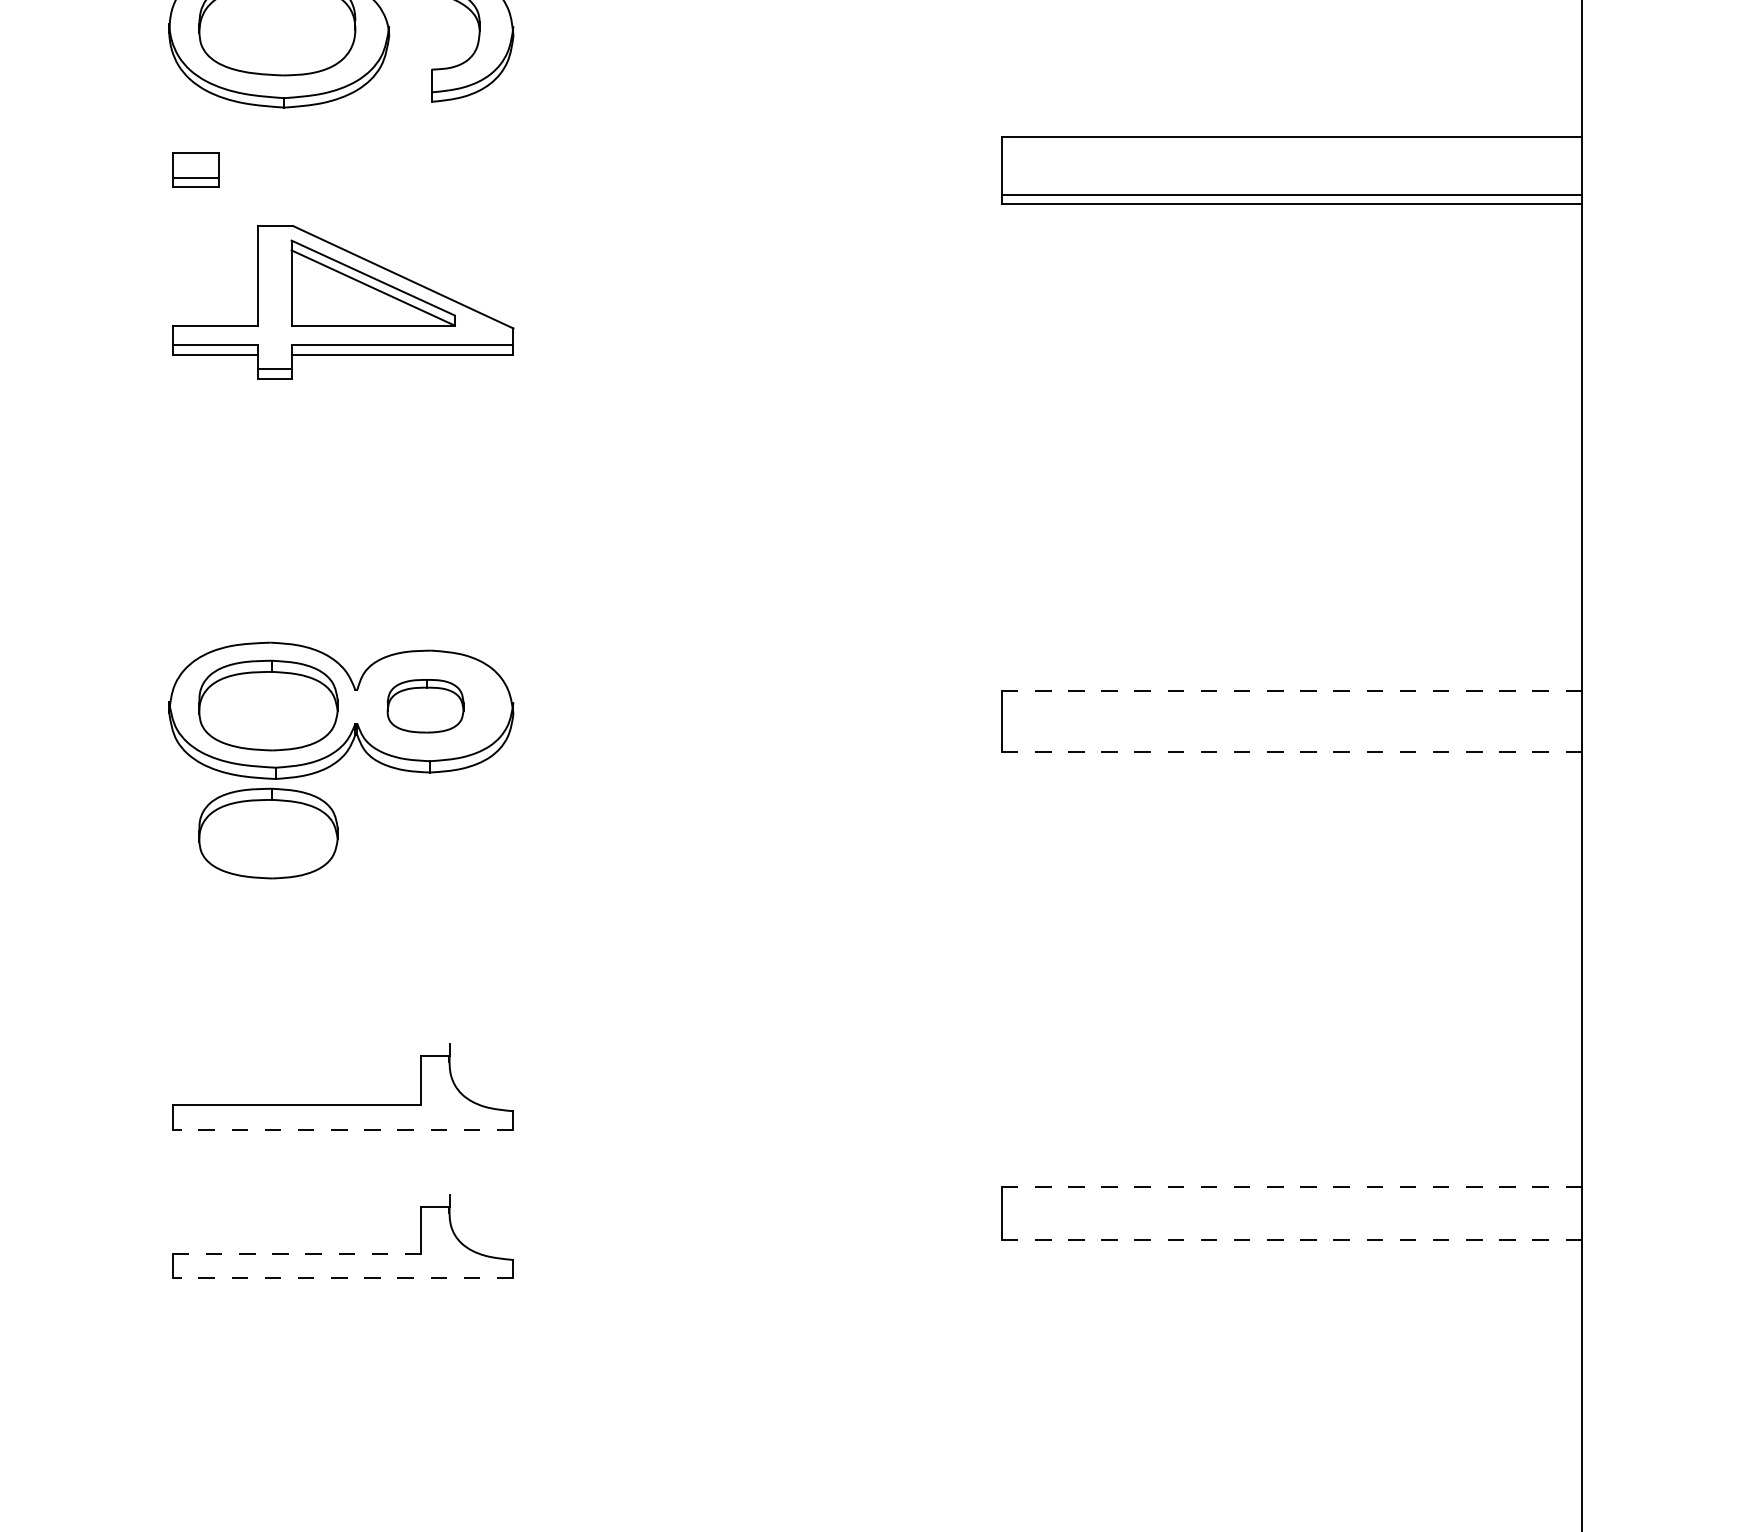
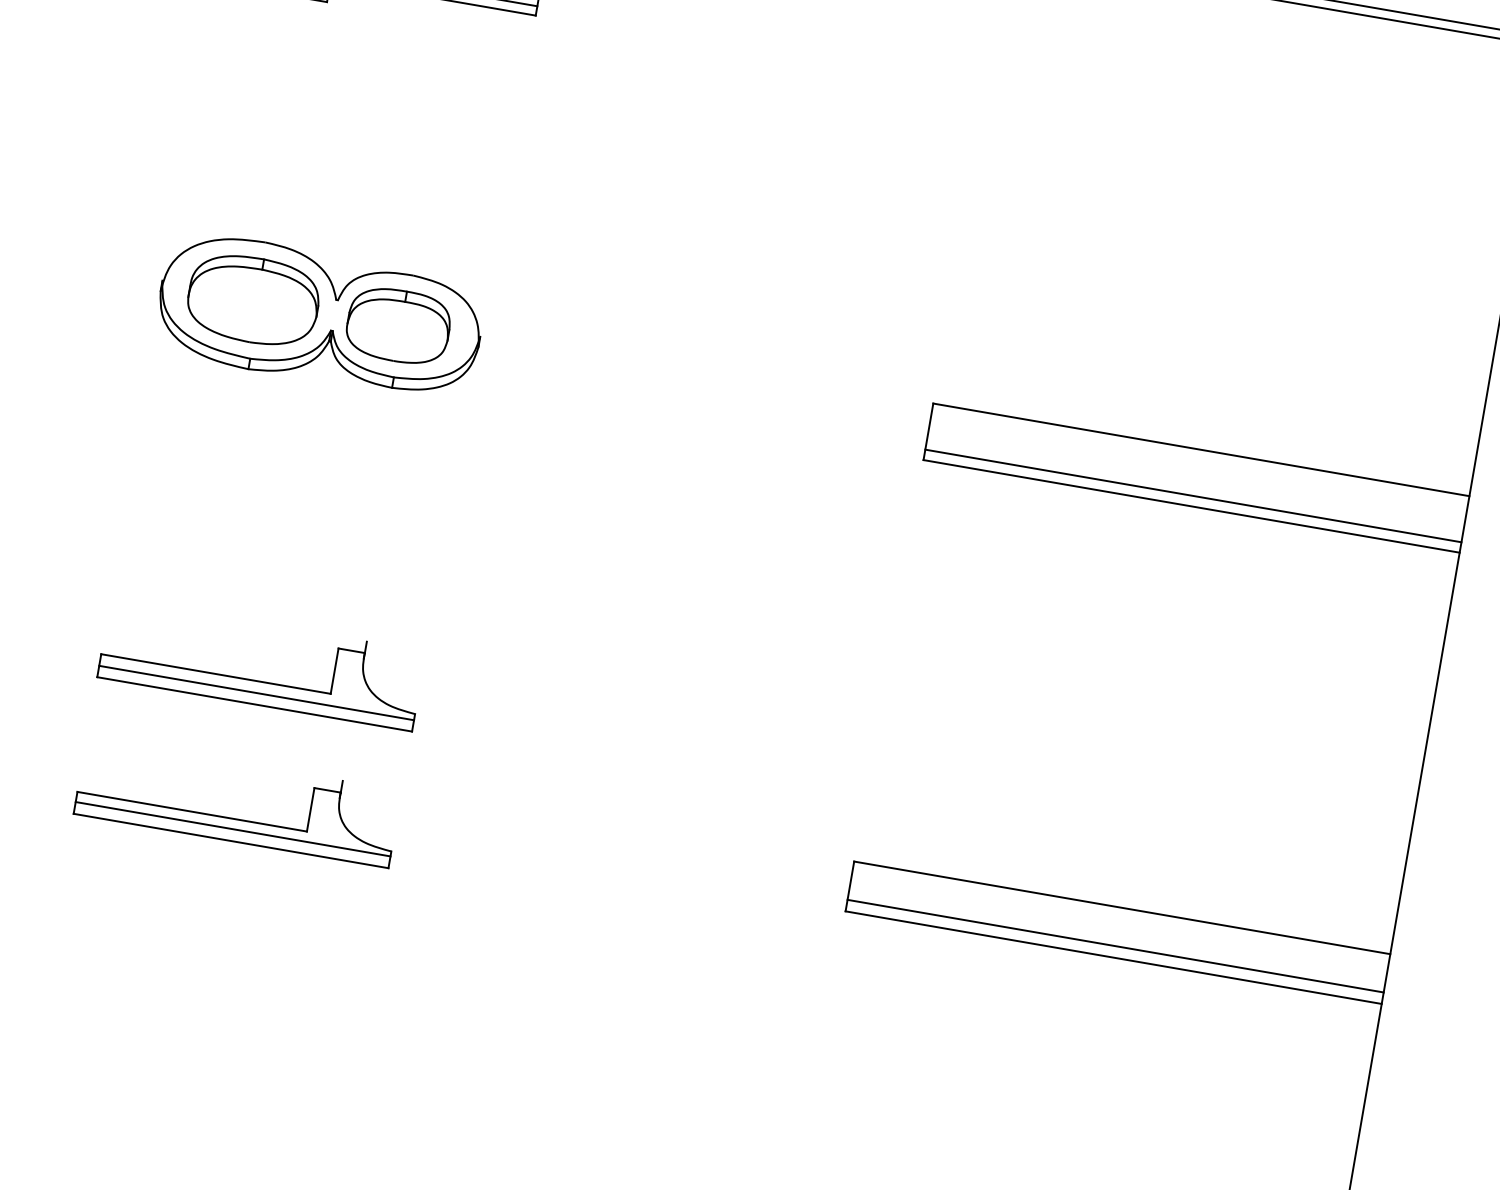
line: (1292, 690) -> (1201, 449), dashed -> solid
part: (425, 705) -> (398, 325), size x1.43
line: (1291, 740) -> (1193, 495), added
line: (1292, 751) -> (1192, 506), dashed -> solid
part: (268, 833) -> (233, 418), removed
line: (342, 1117) -> (256, 692), added
line: (342, 1130) -> (254, 704), dashed -> solid
line: (1292, 1186) -> (1122, 907), dashed -> solid
line: (1291, 1228) -> (1115, 946), added
line: (1291, 1240) -> (1113, 957), dashed -> solid
line: (297, 1254) -> (192, 811), dashed -> solid
line: (342, 1265) -> (232, 829), added
line: (342, 1278) -> (230, 841), dashed -> solid

